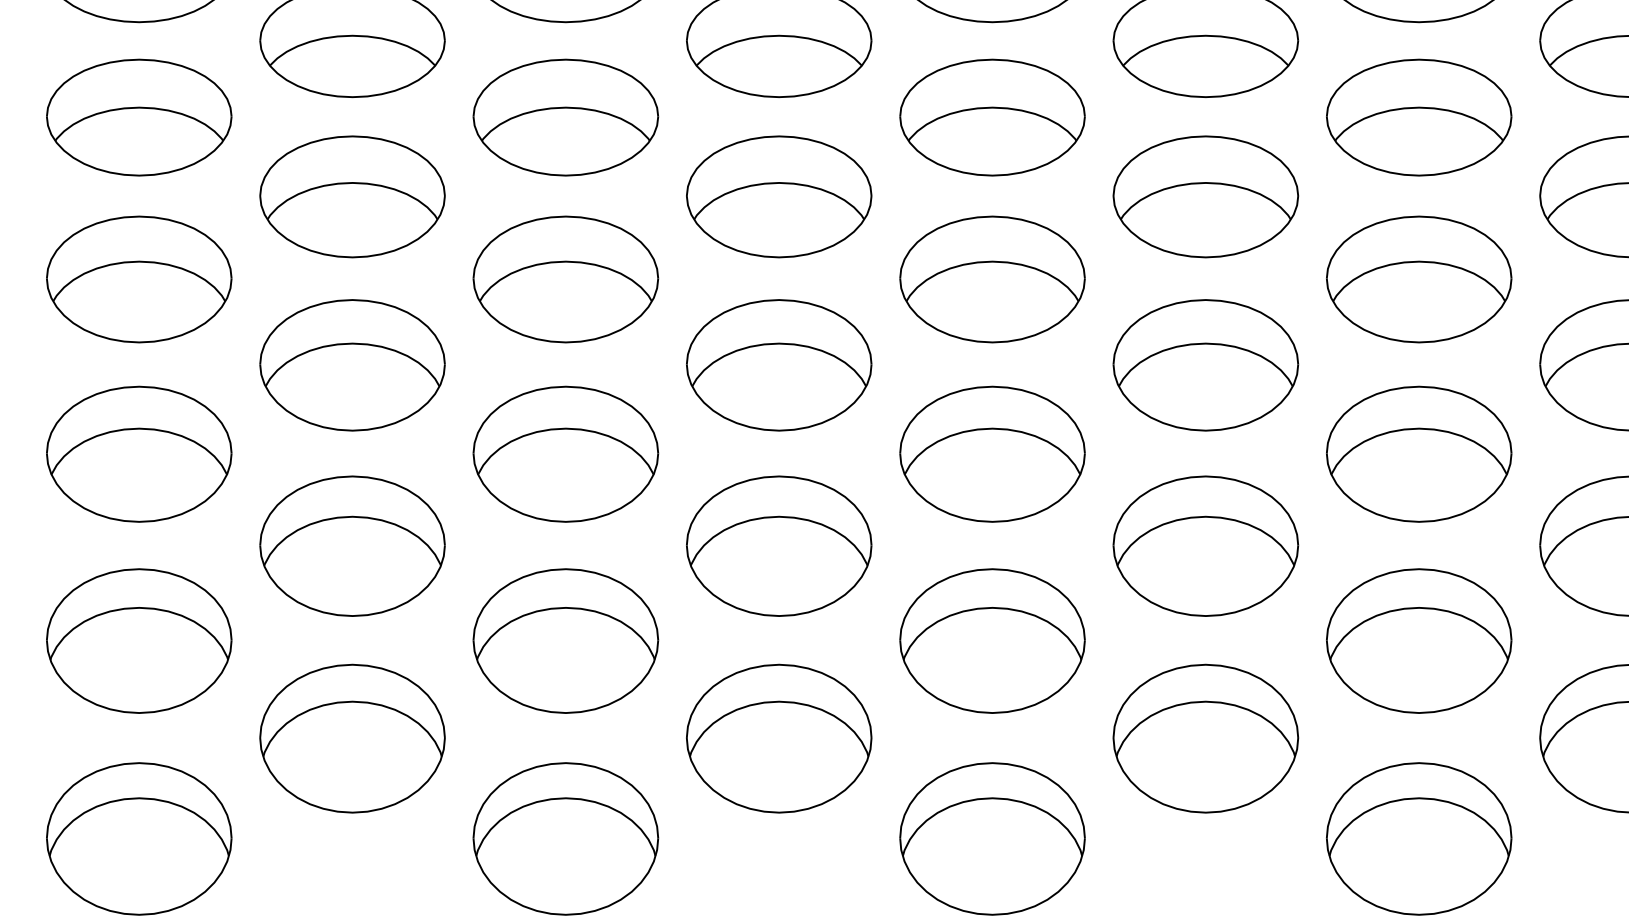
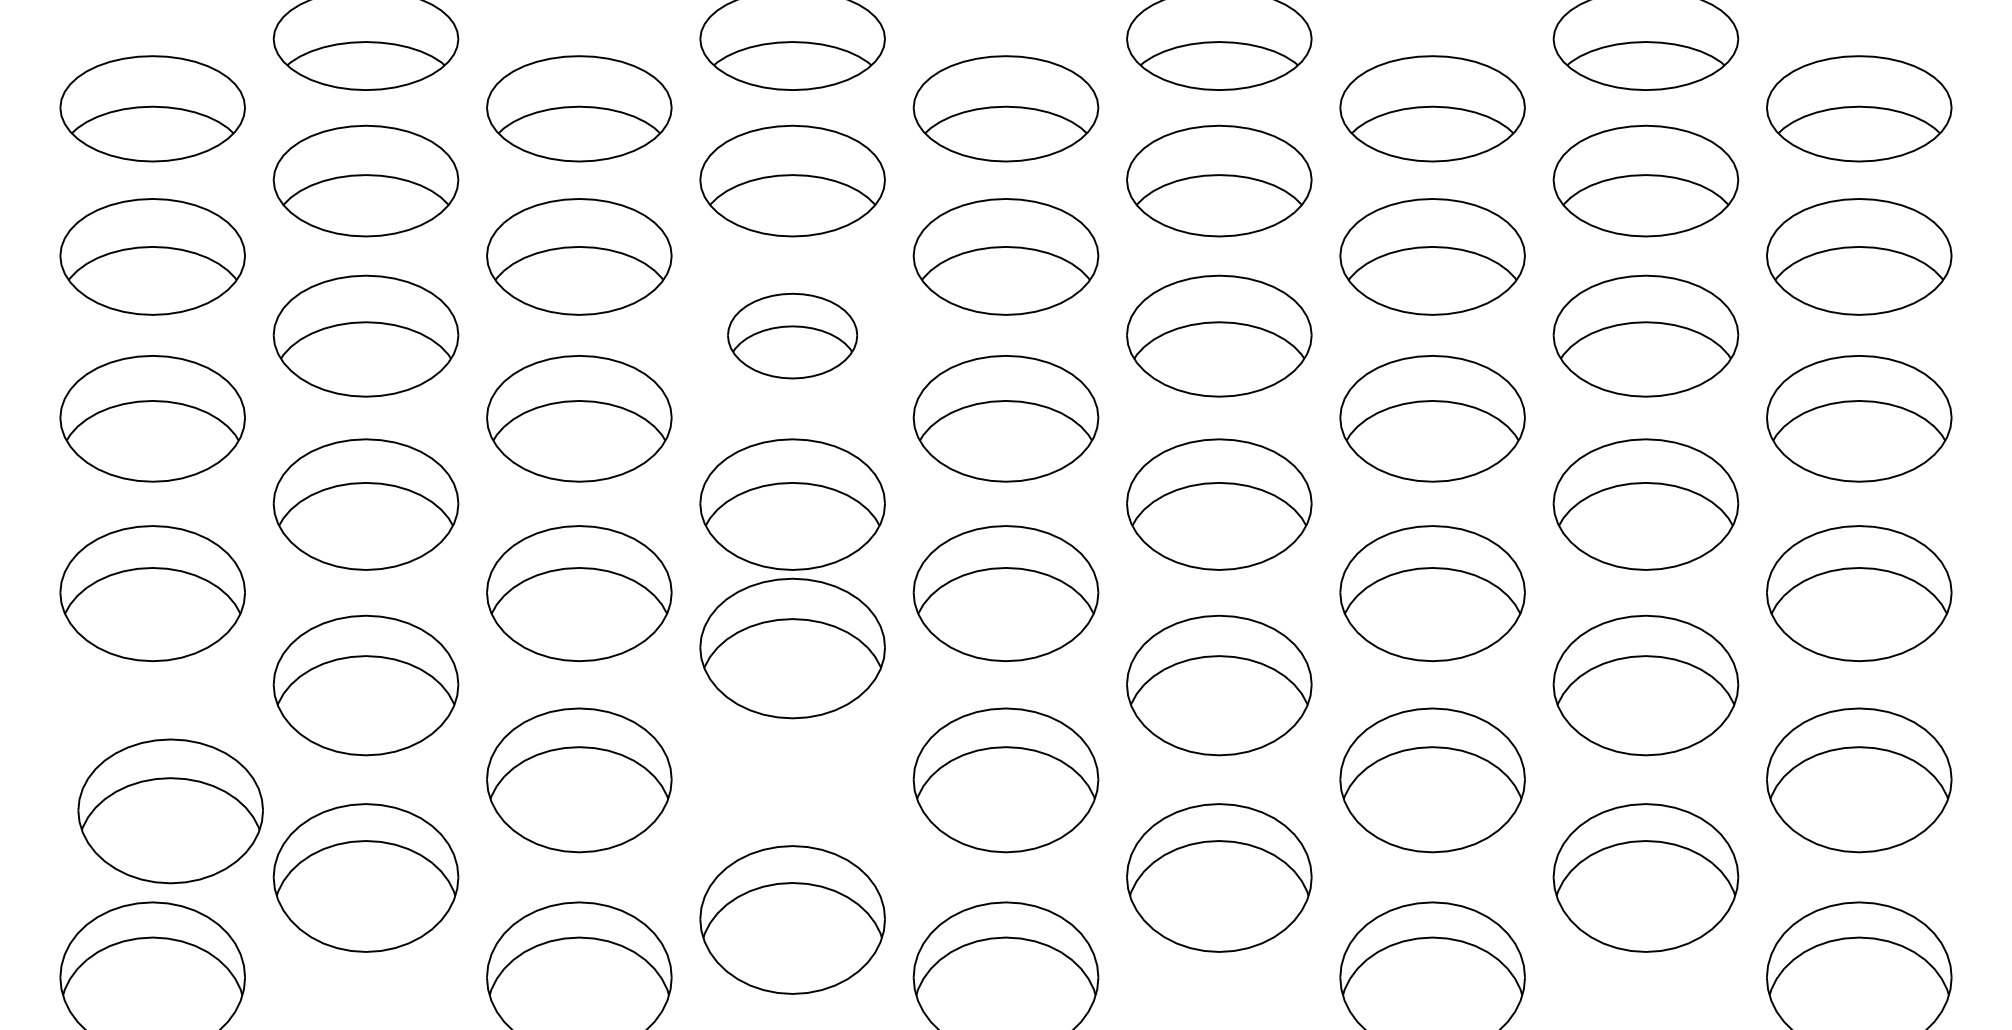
part: (779, 196) -> (792, 335), size x0.7
part: (779, 546) -> (792, 648), moved
part: (139, 641) -> (170, 811), moved
part: (779, 738) -> (792, 919), moved

